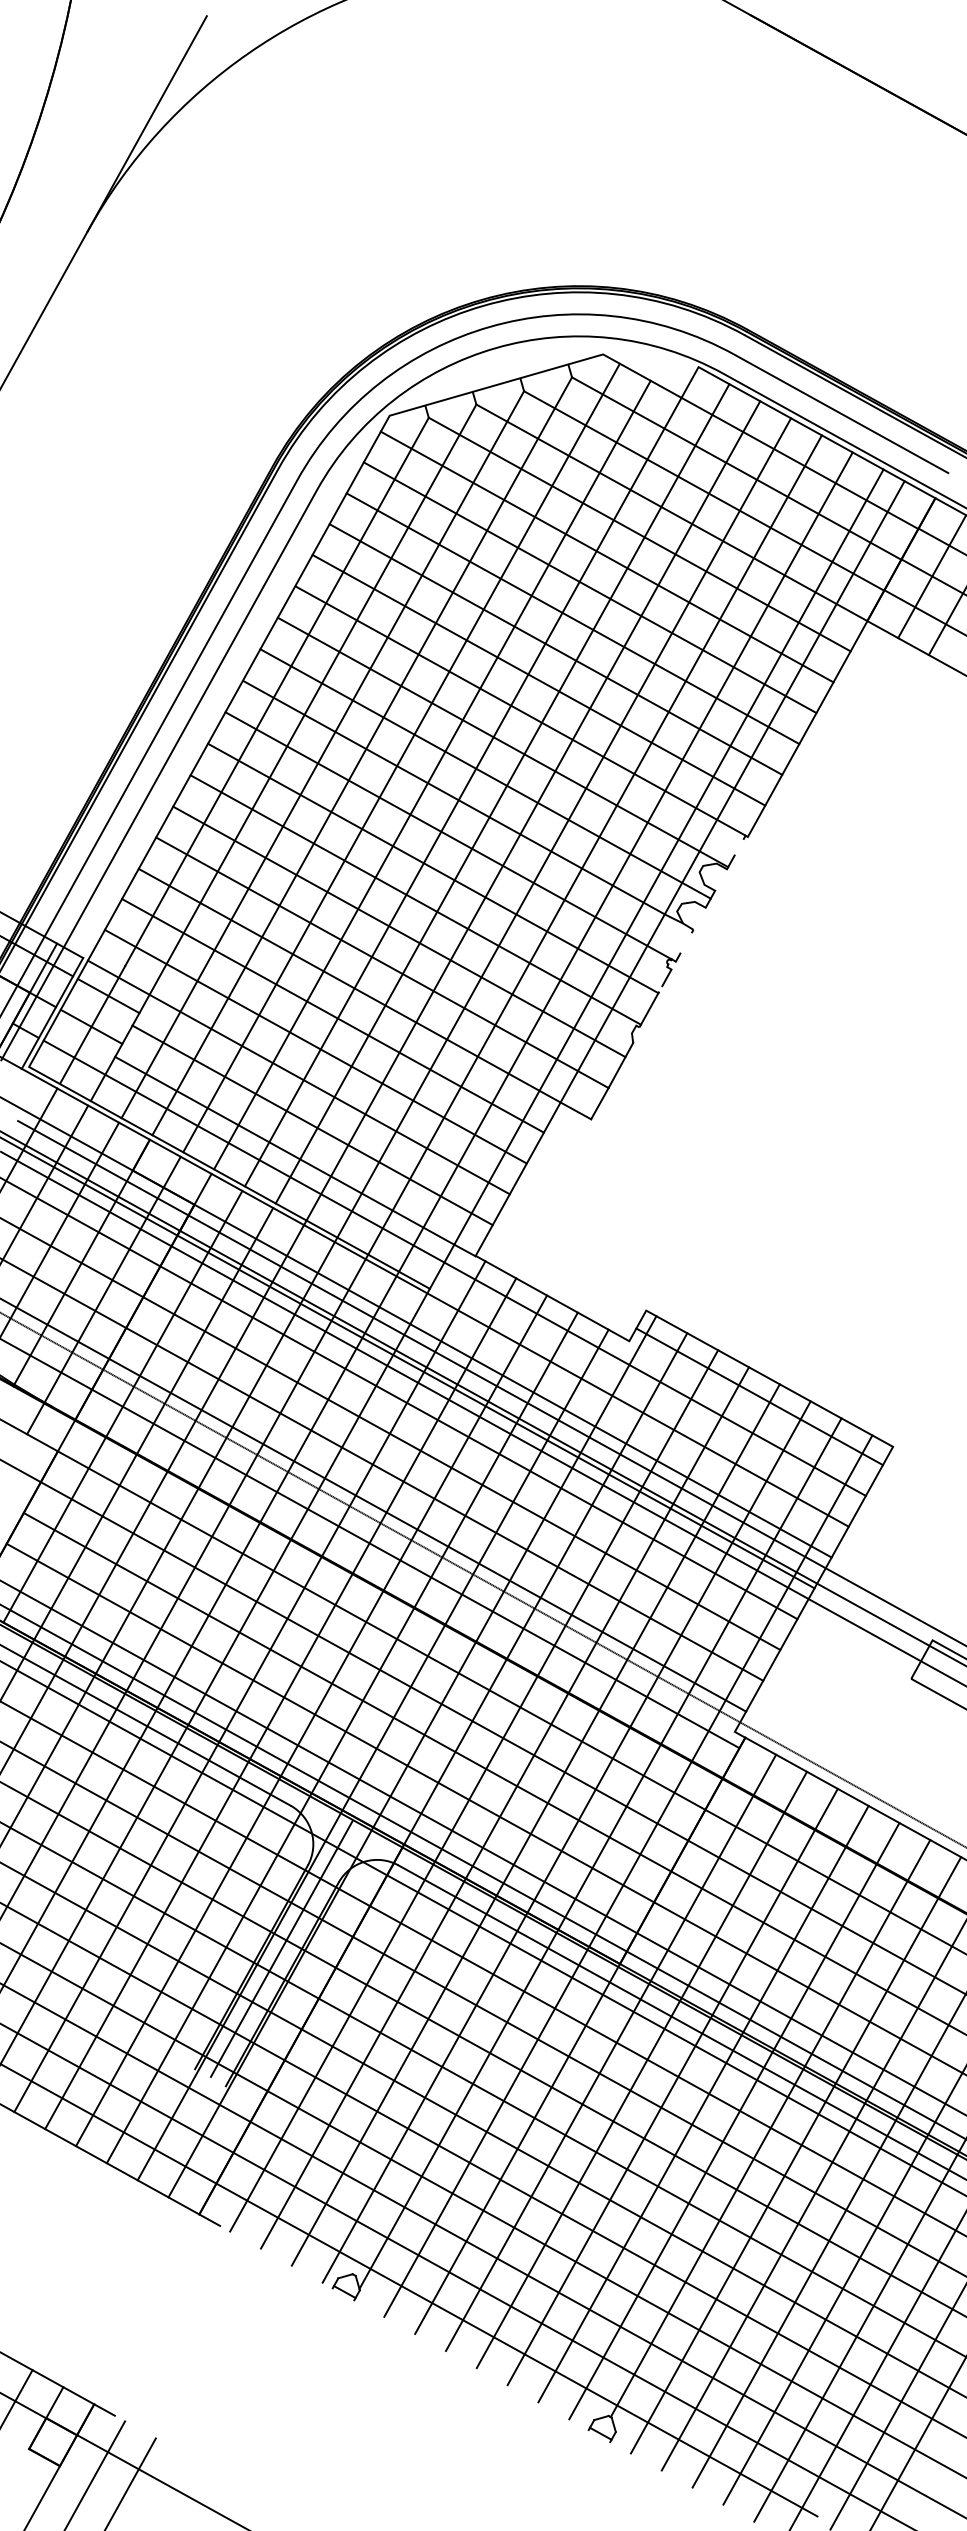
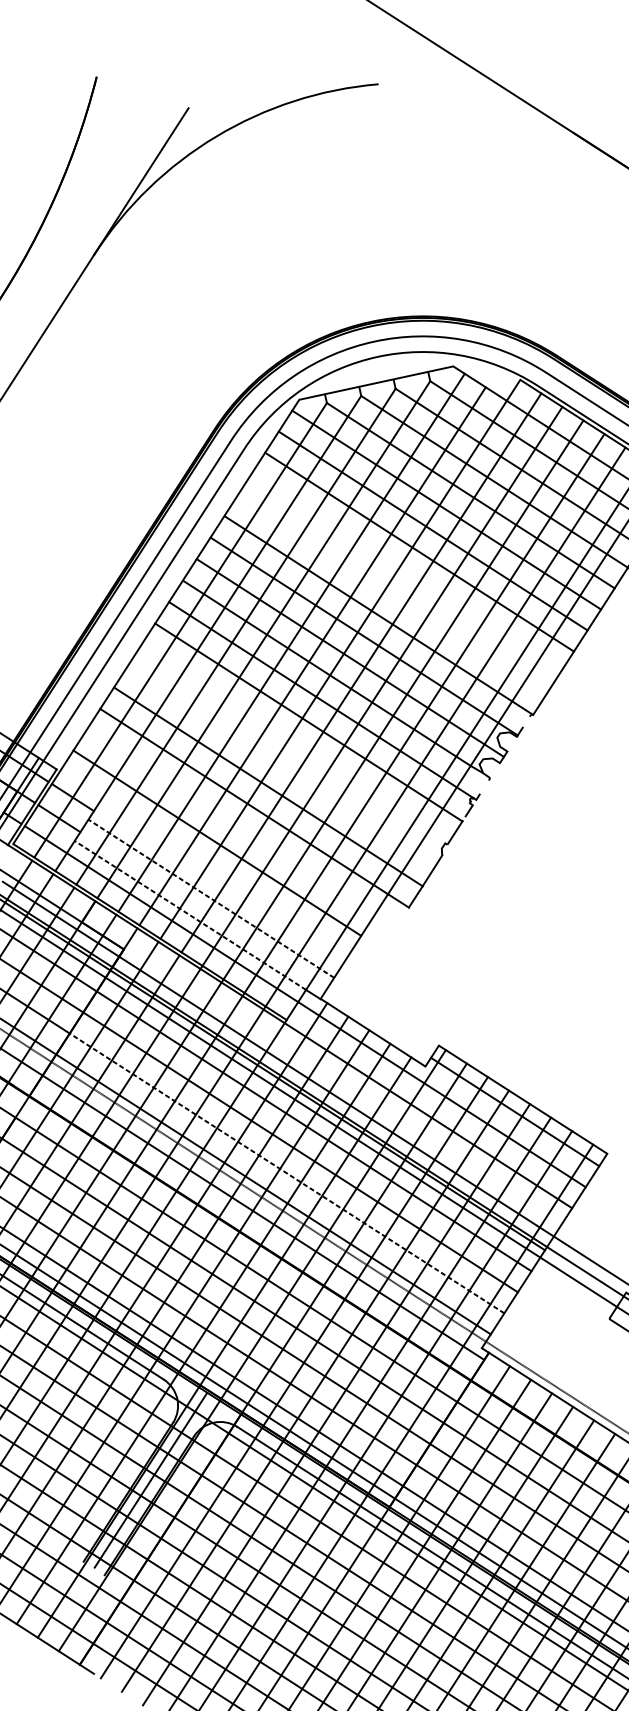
line: (555, 649) -> (405, 573), removed
line: (538, 679) -> (392, 593), removed
line: (415, 899) -> (294, 743), removed
line: (399, 931) -> (281, 765), removed
line: (332, 1015) -> (230, 821), removed
line: (298, 1077) -> (203, 864), removed
line: (312, 1125) -> (211, 898), solid -> dashed
line: (284, 1150) -> (190, 915), solid -> dashed
line: (512, 1380) -> (340, 1088), removed
line: (444, 1504) -> (286, 1173), solid -> dashed

